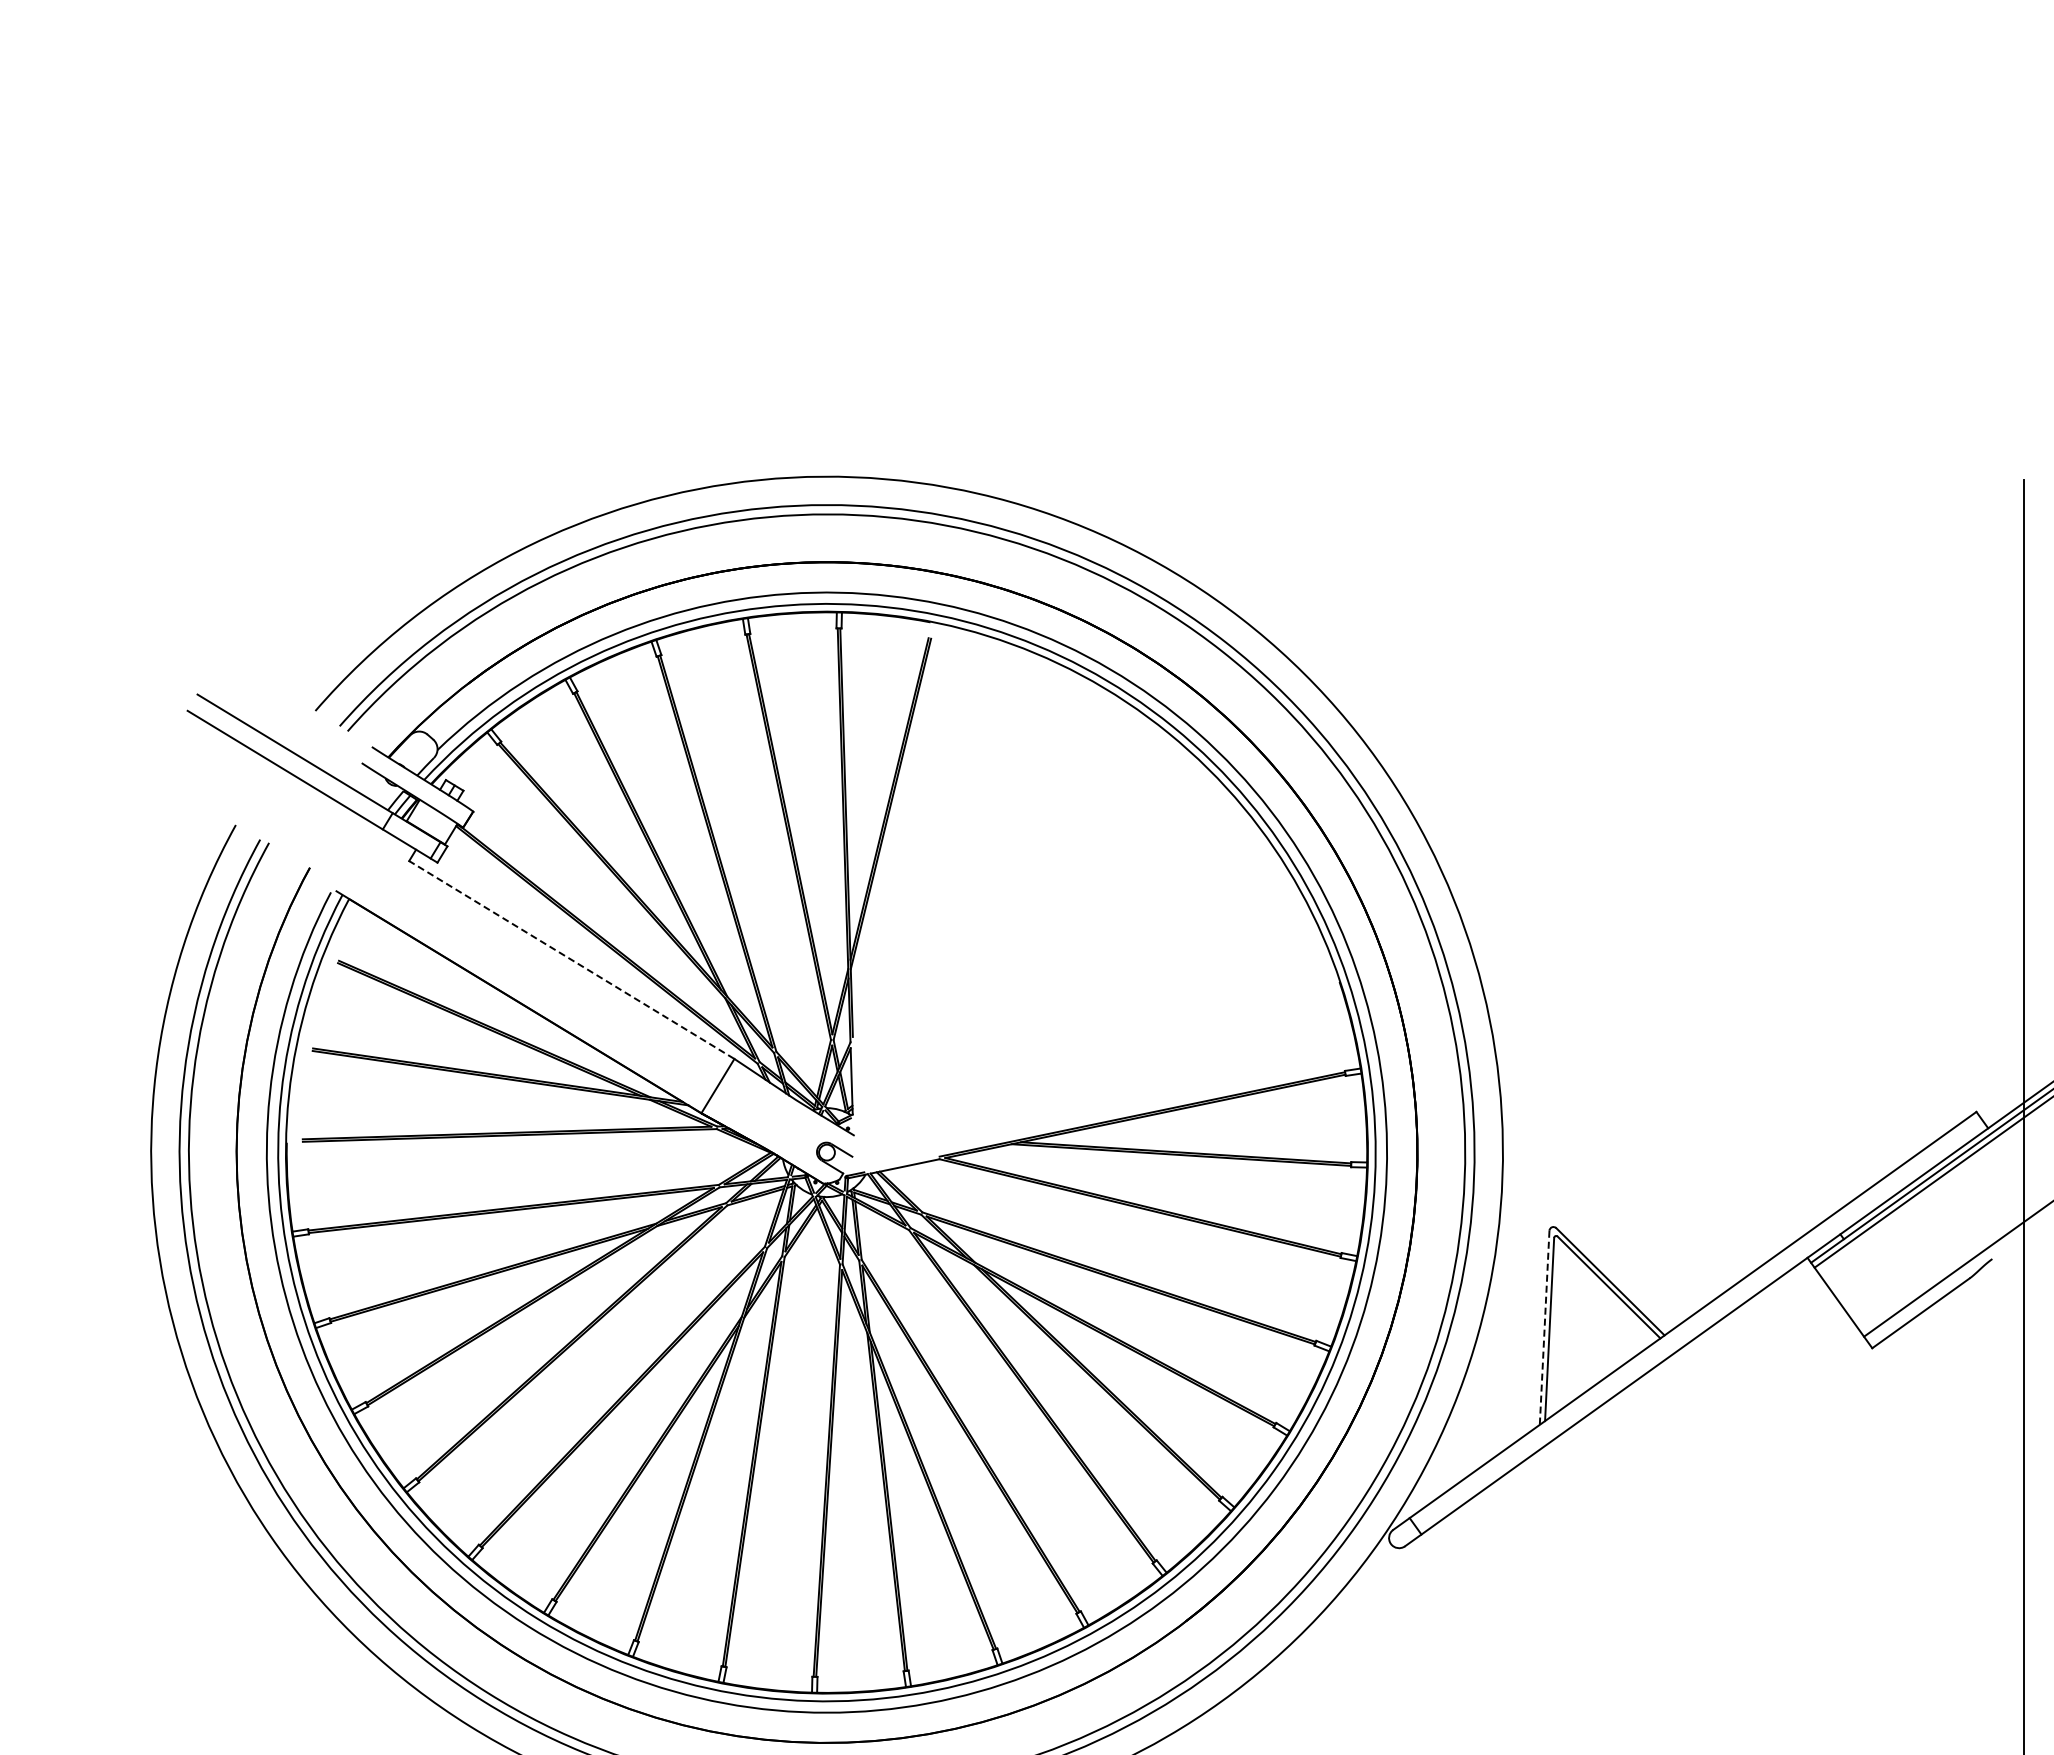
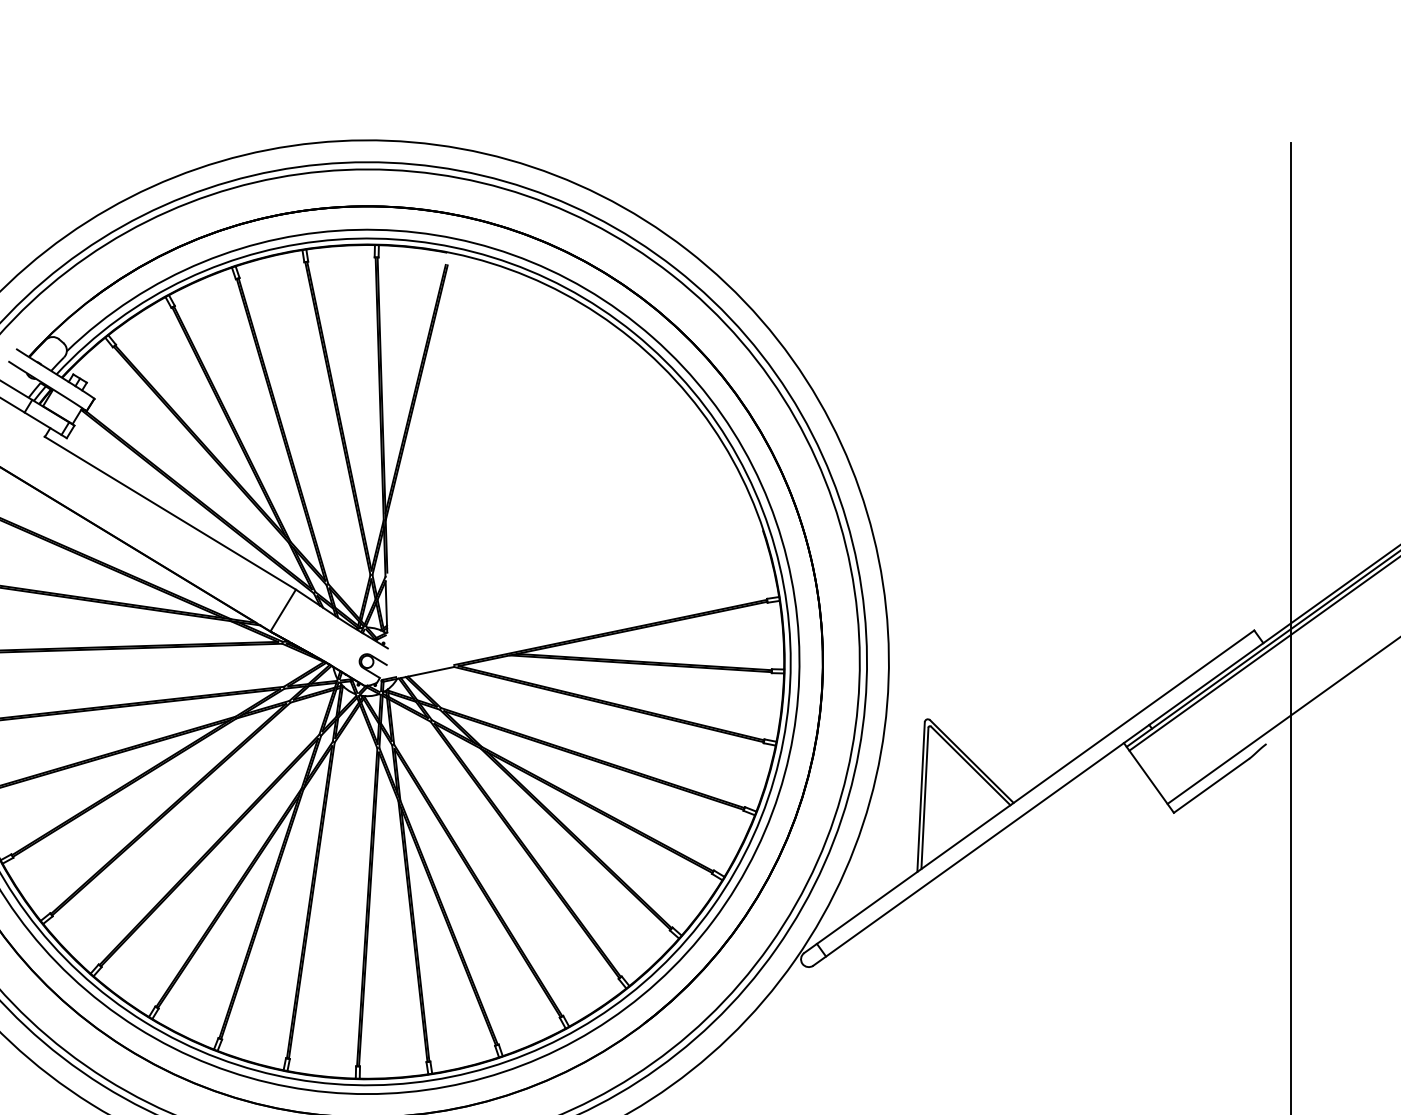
line: (571, 959) -> (170, 512), dashed -> solid
line: (1544, 1328) -> (920, 797), dashed -> solid

